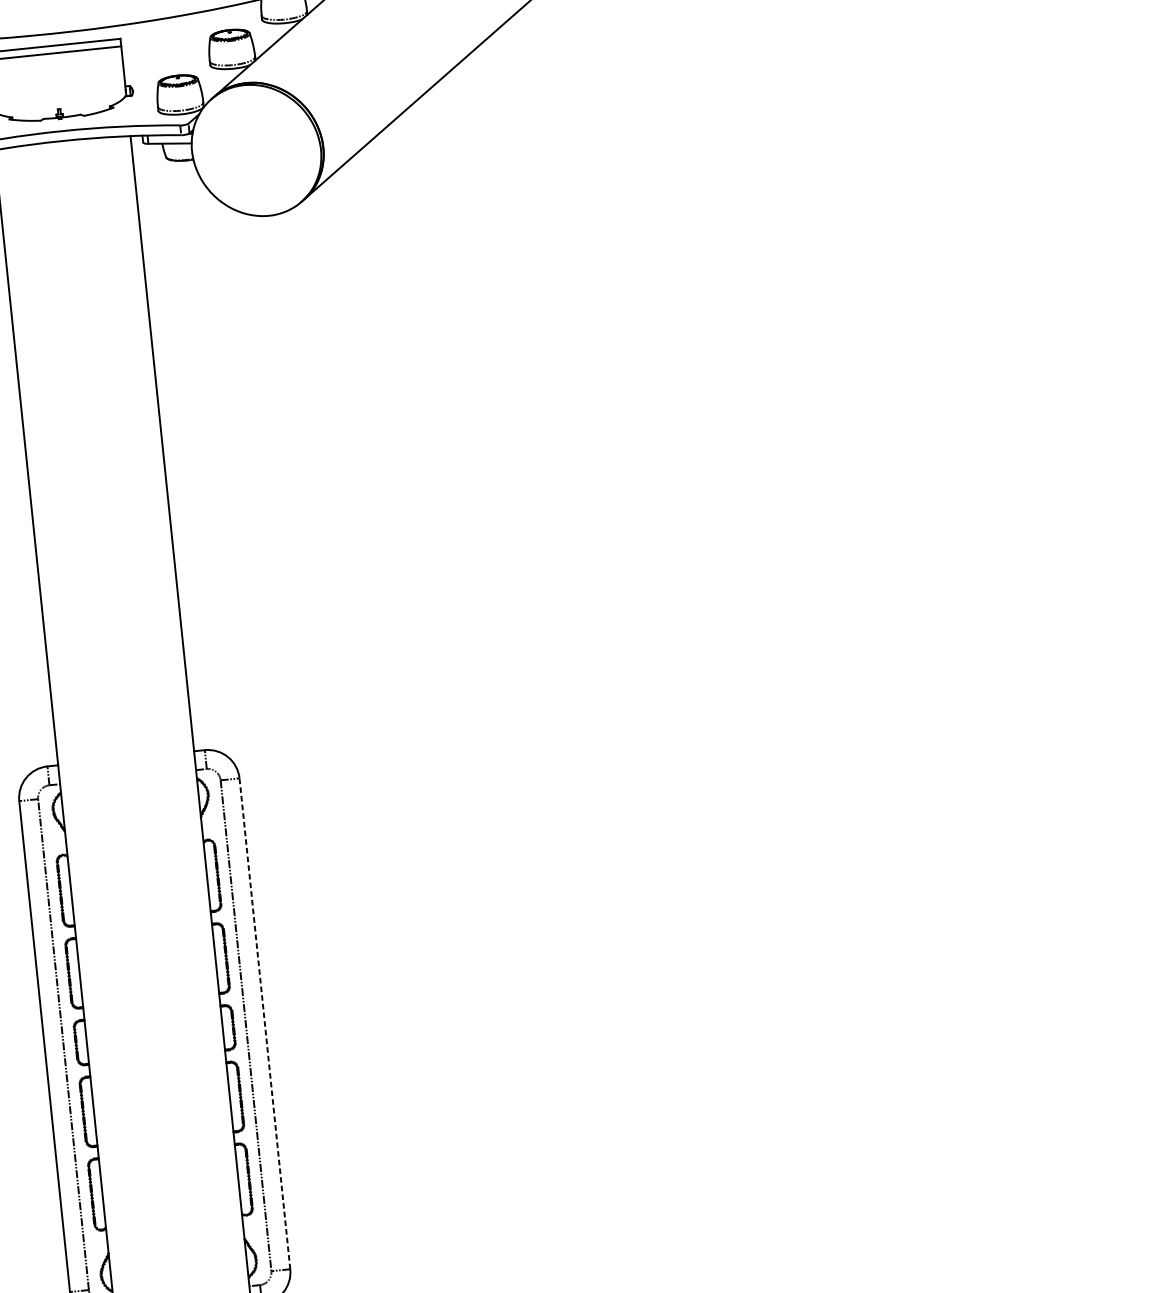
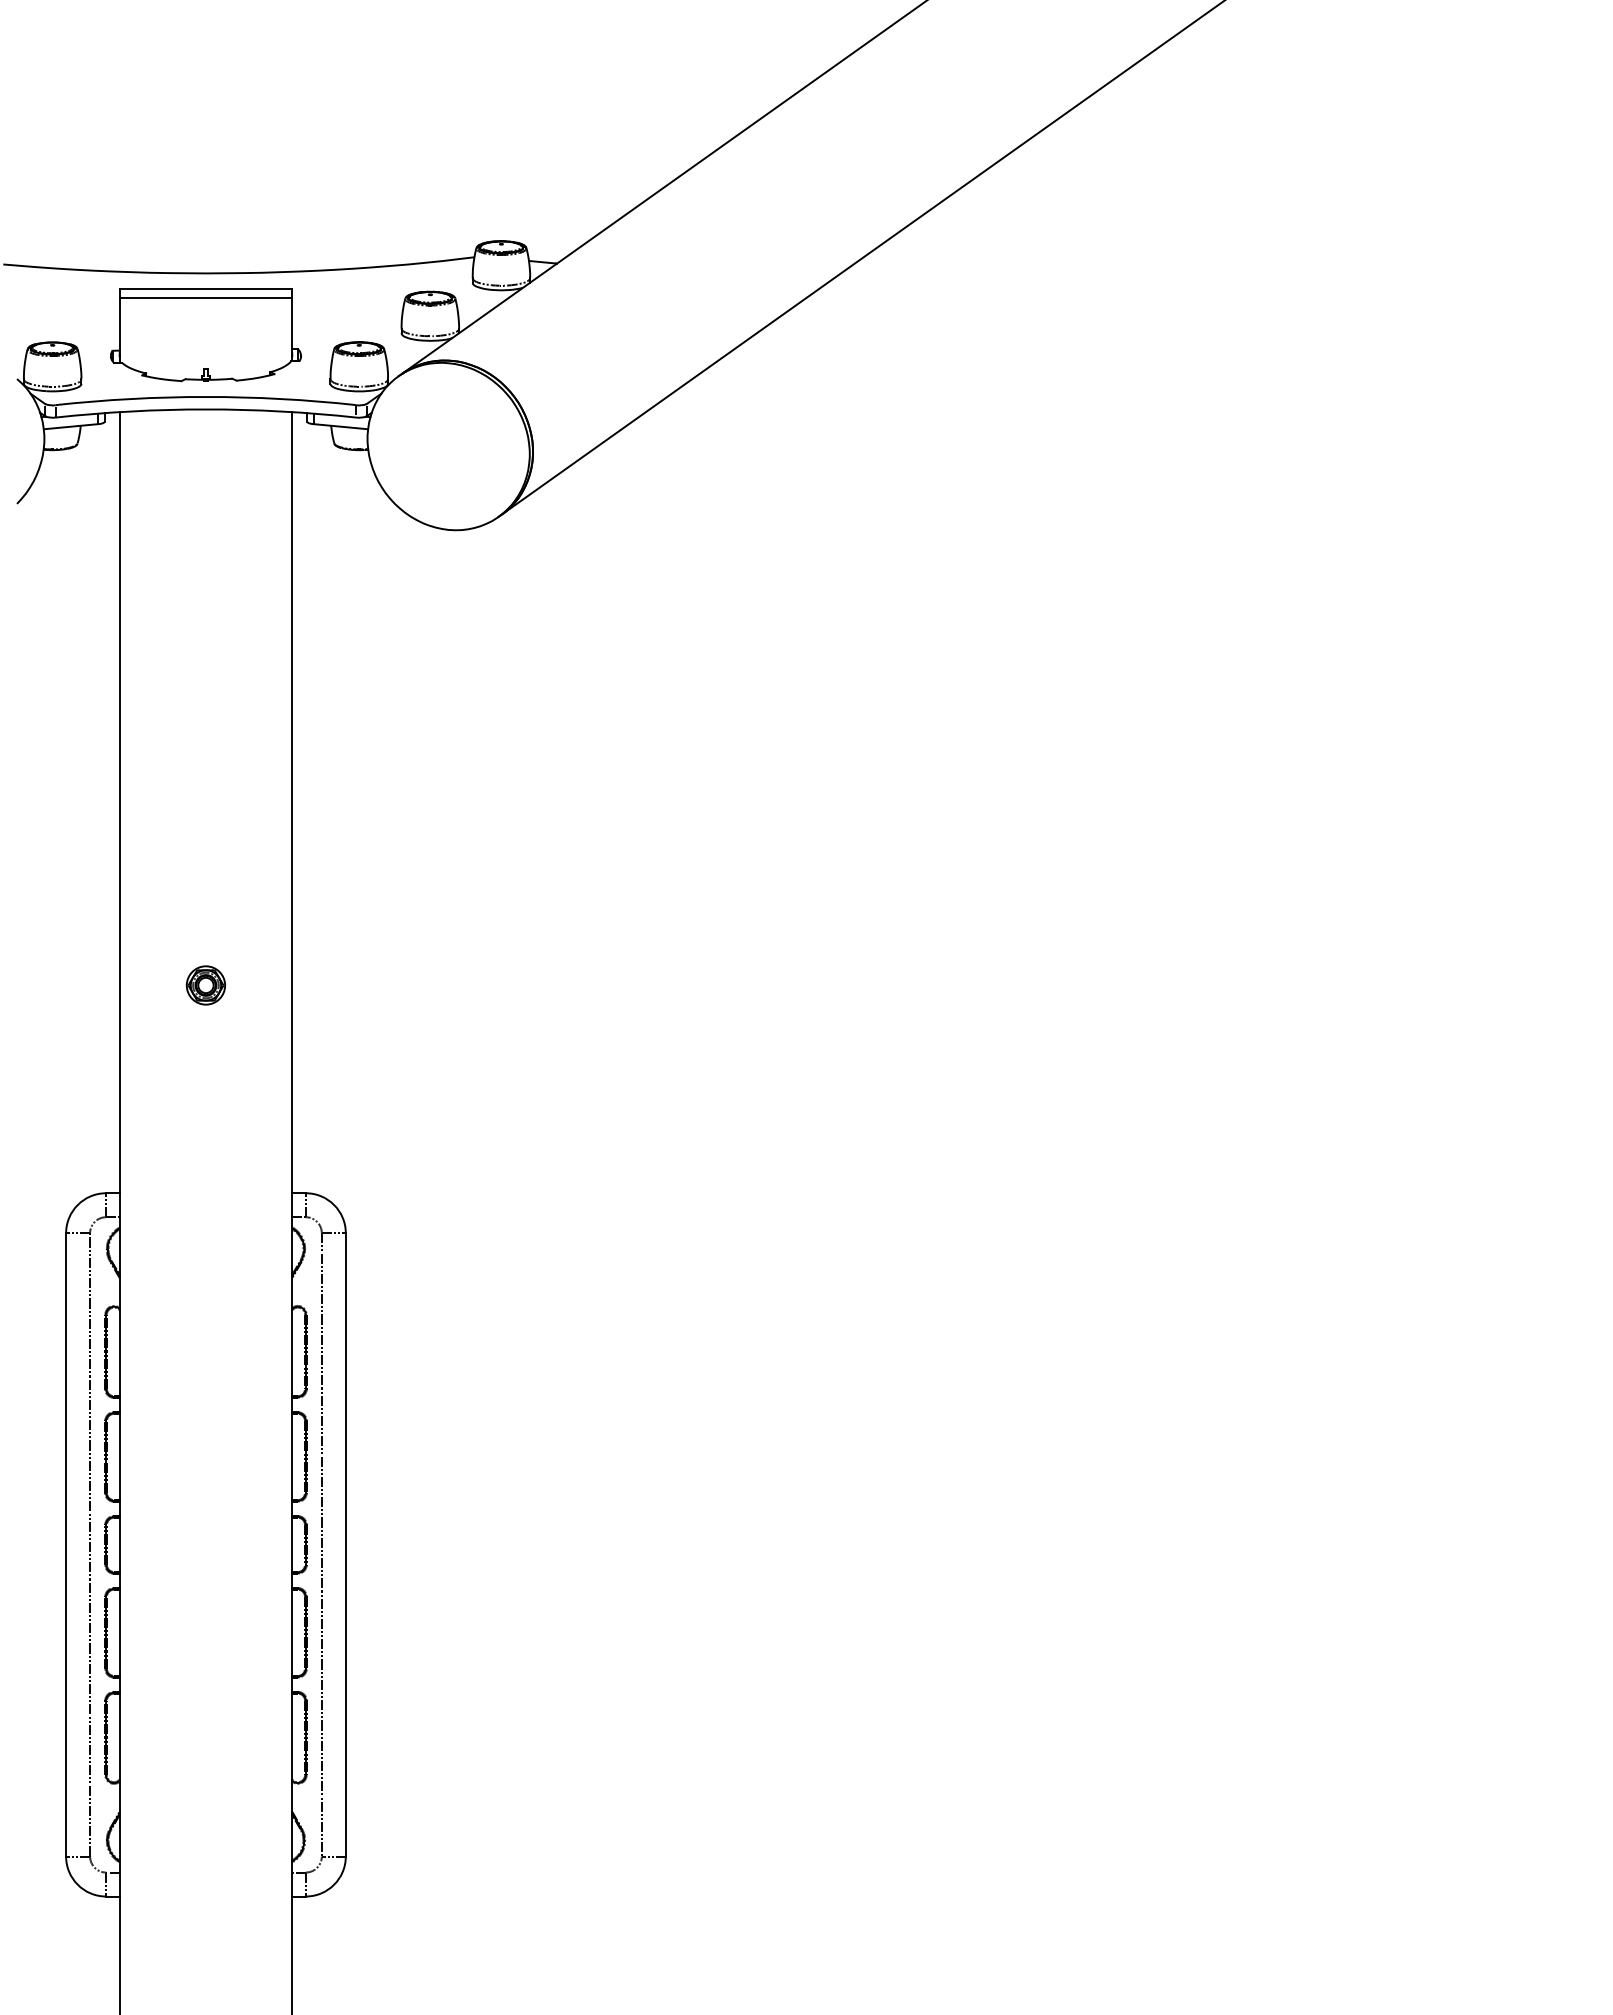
part: (108, 594) -> (205, 985), added
line: (264, 1023) -> (345, 1544), dashed -> solid

